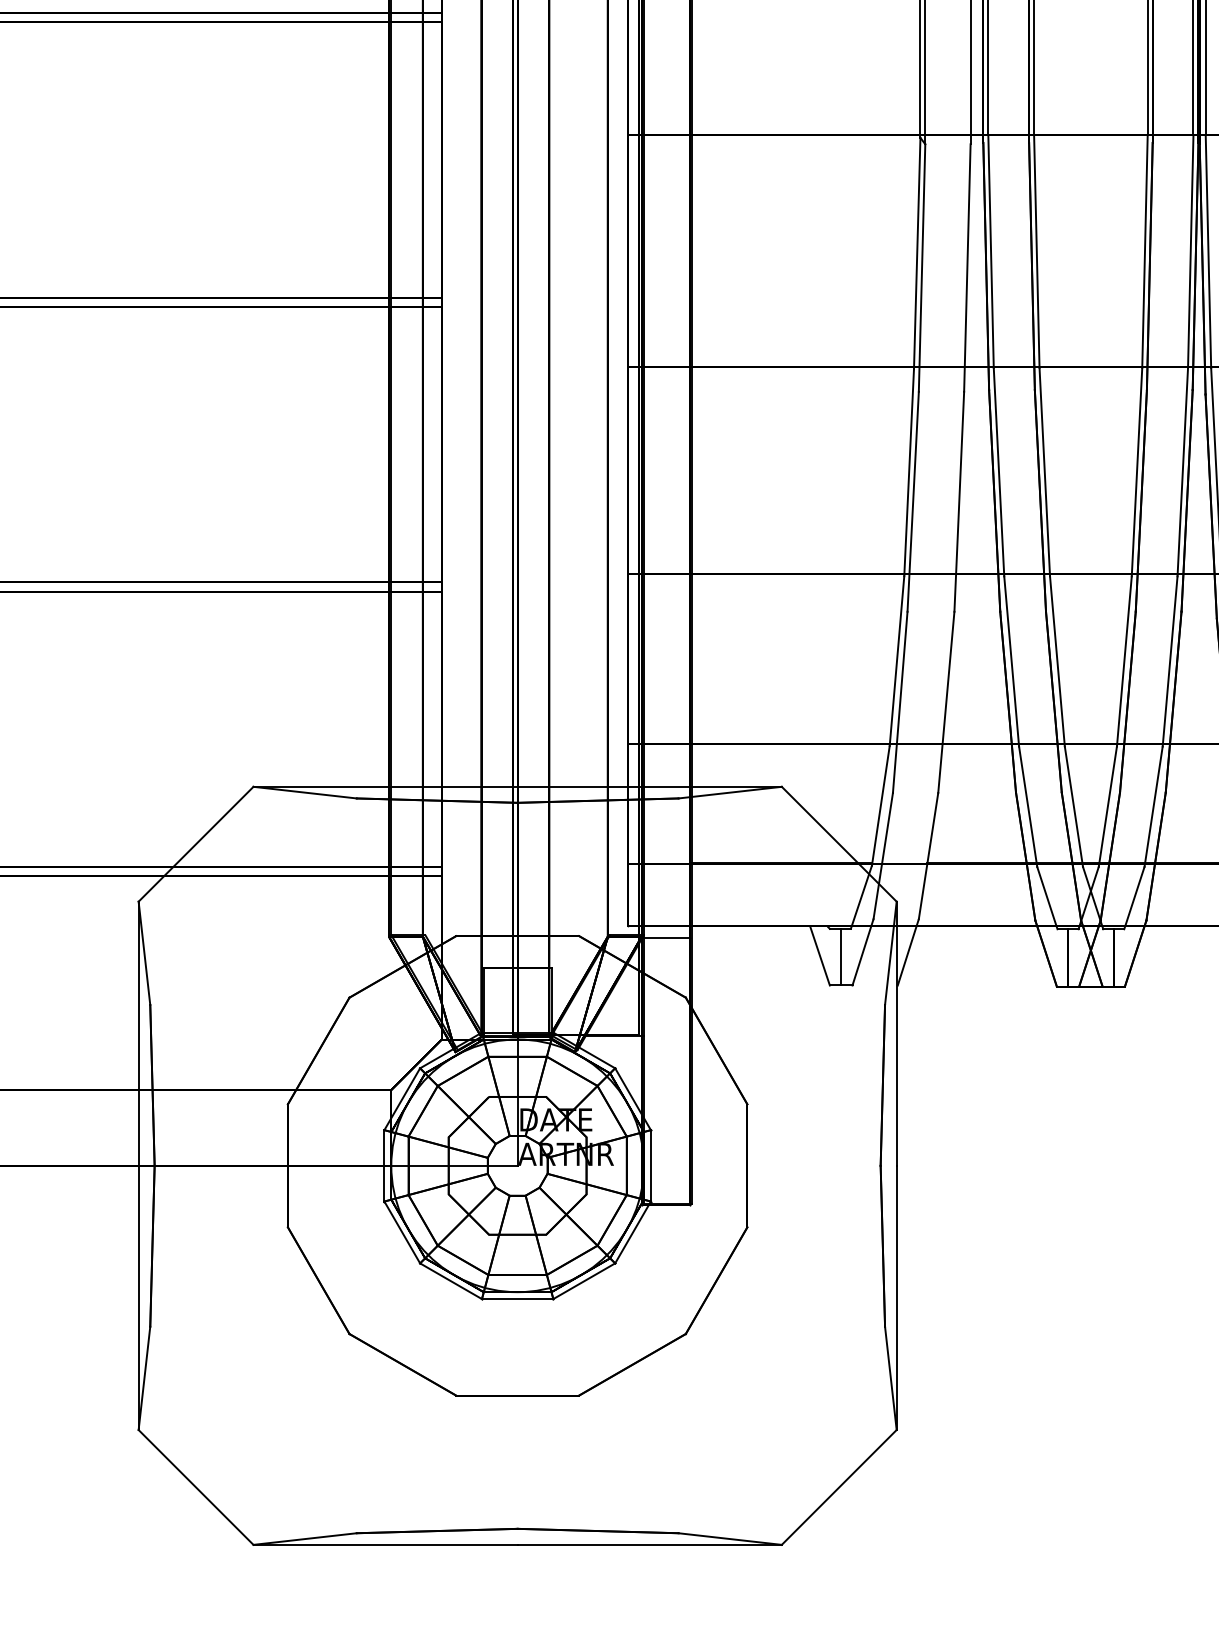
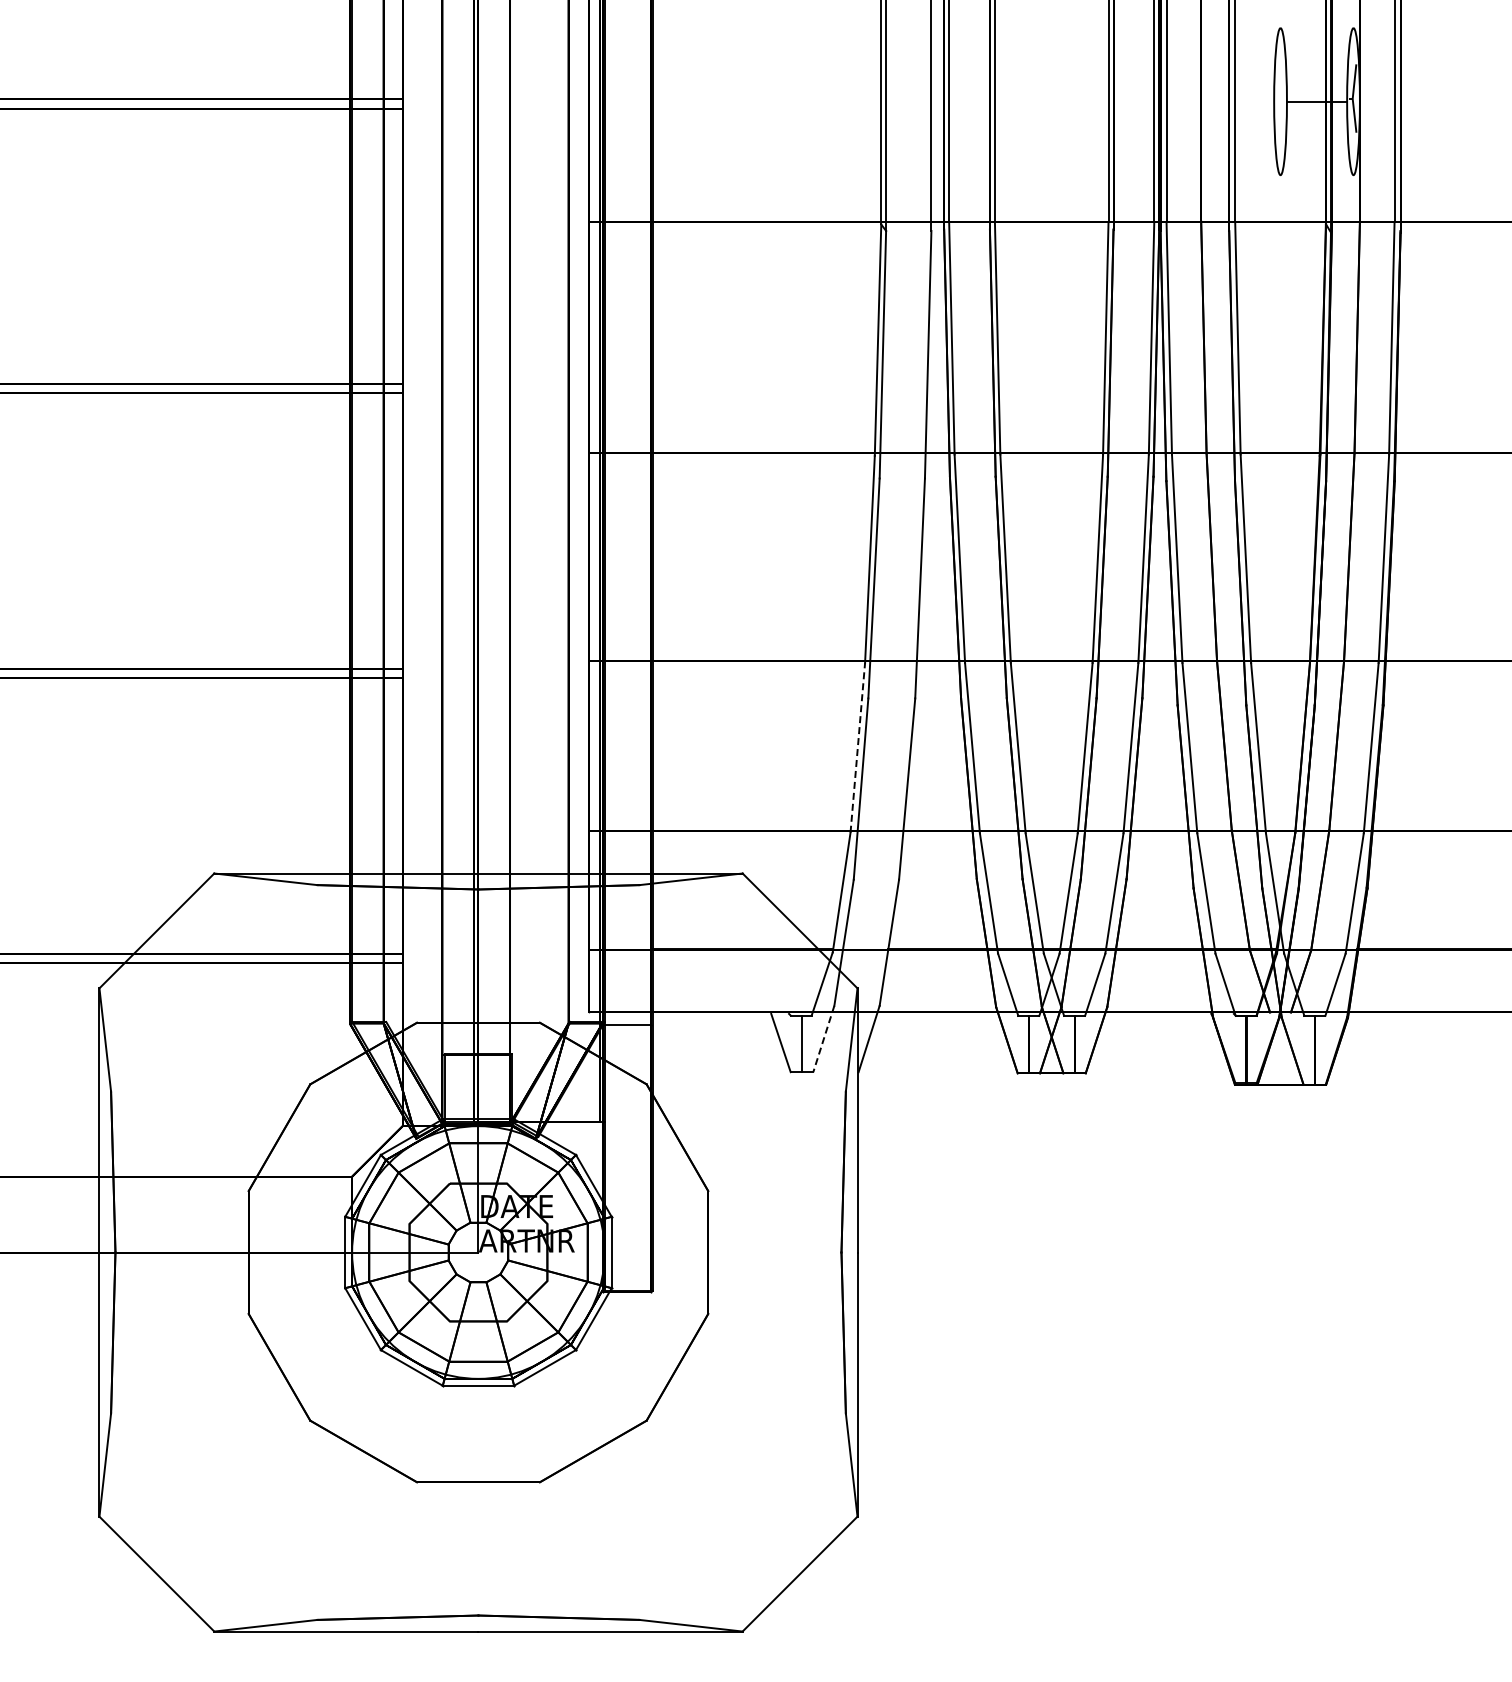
line: (896, 660) -> (857, 747), solid -> dashed
line: (862, 952) -> (823, 1039), solid -> dashed

